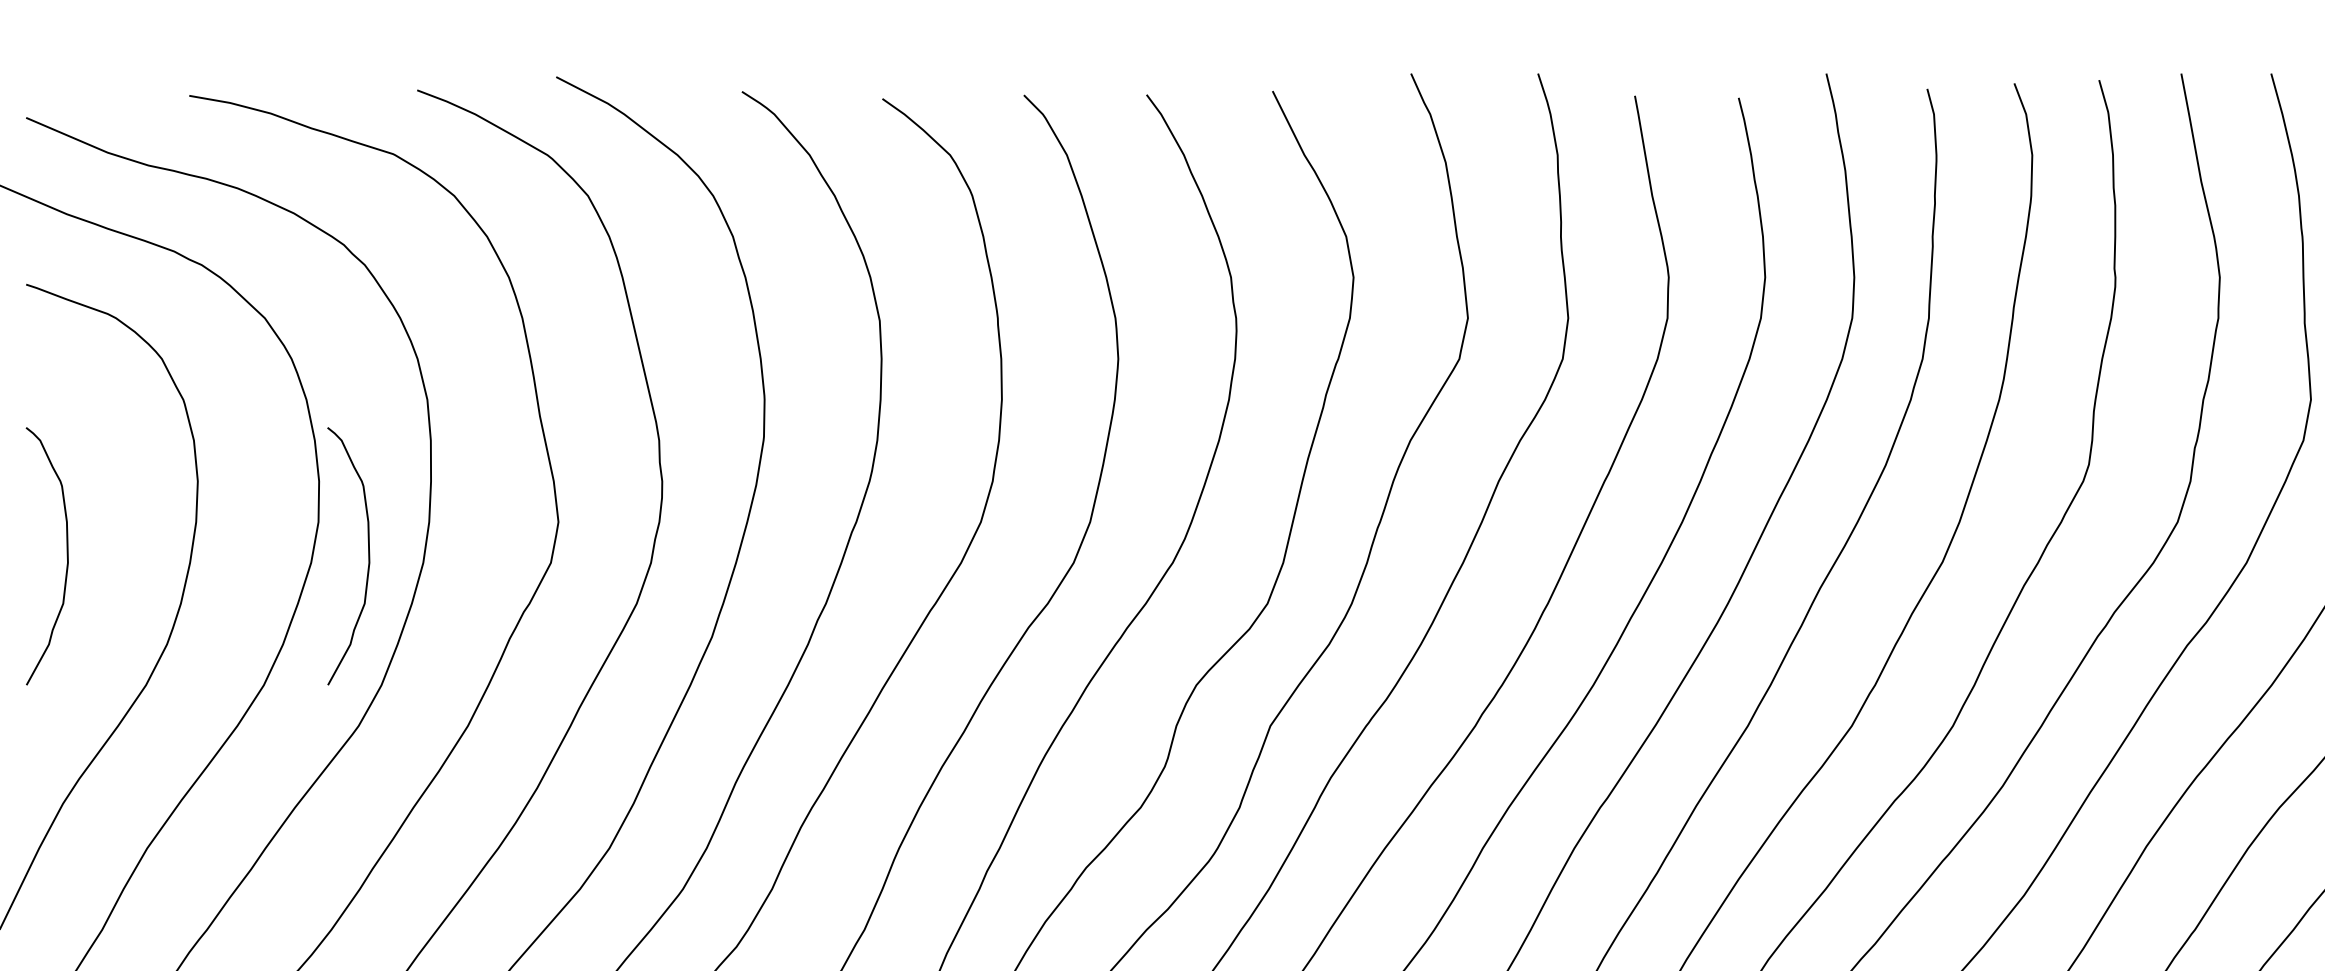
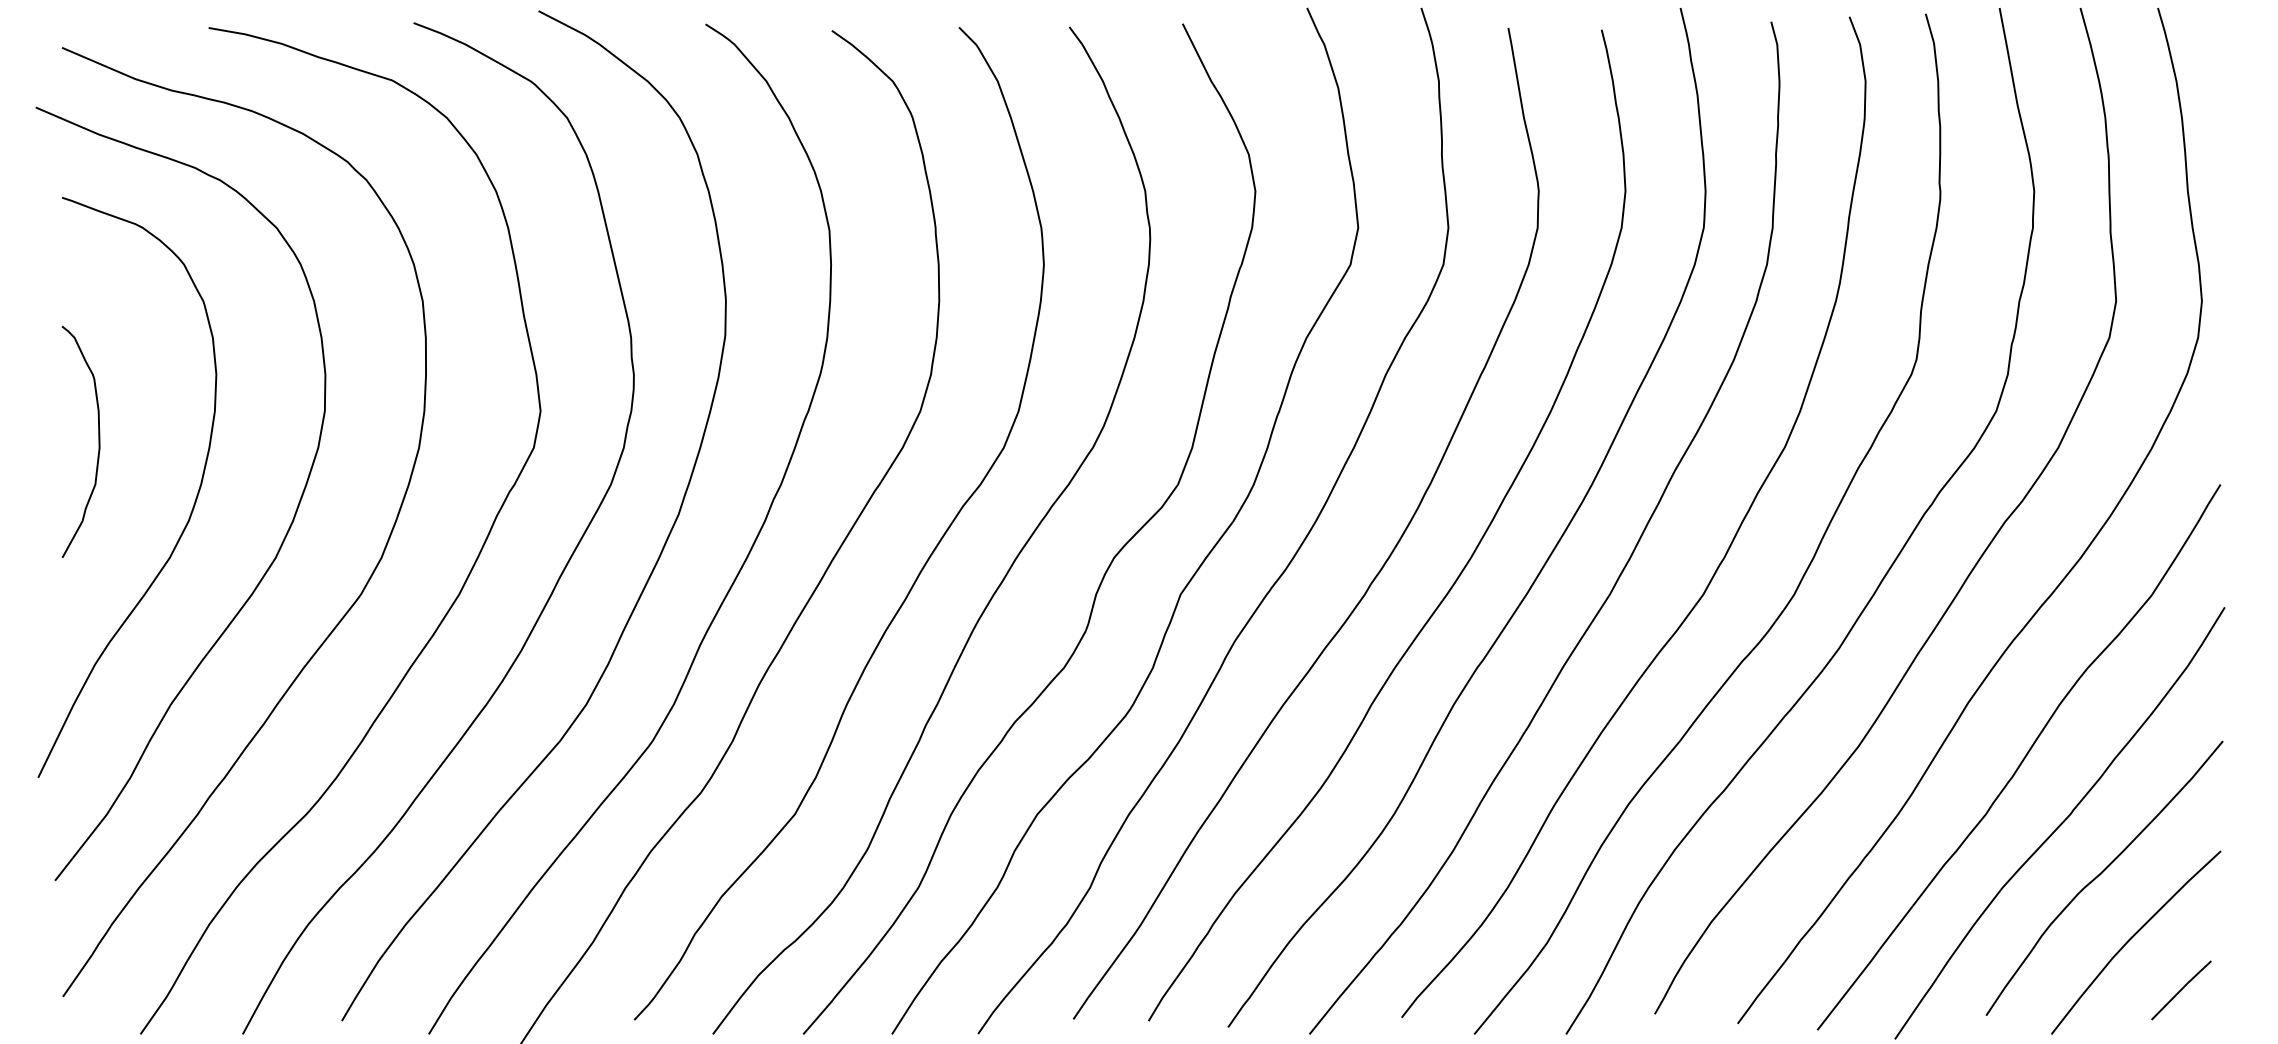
curve: (368, 555) -> (369, 441), removed

